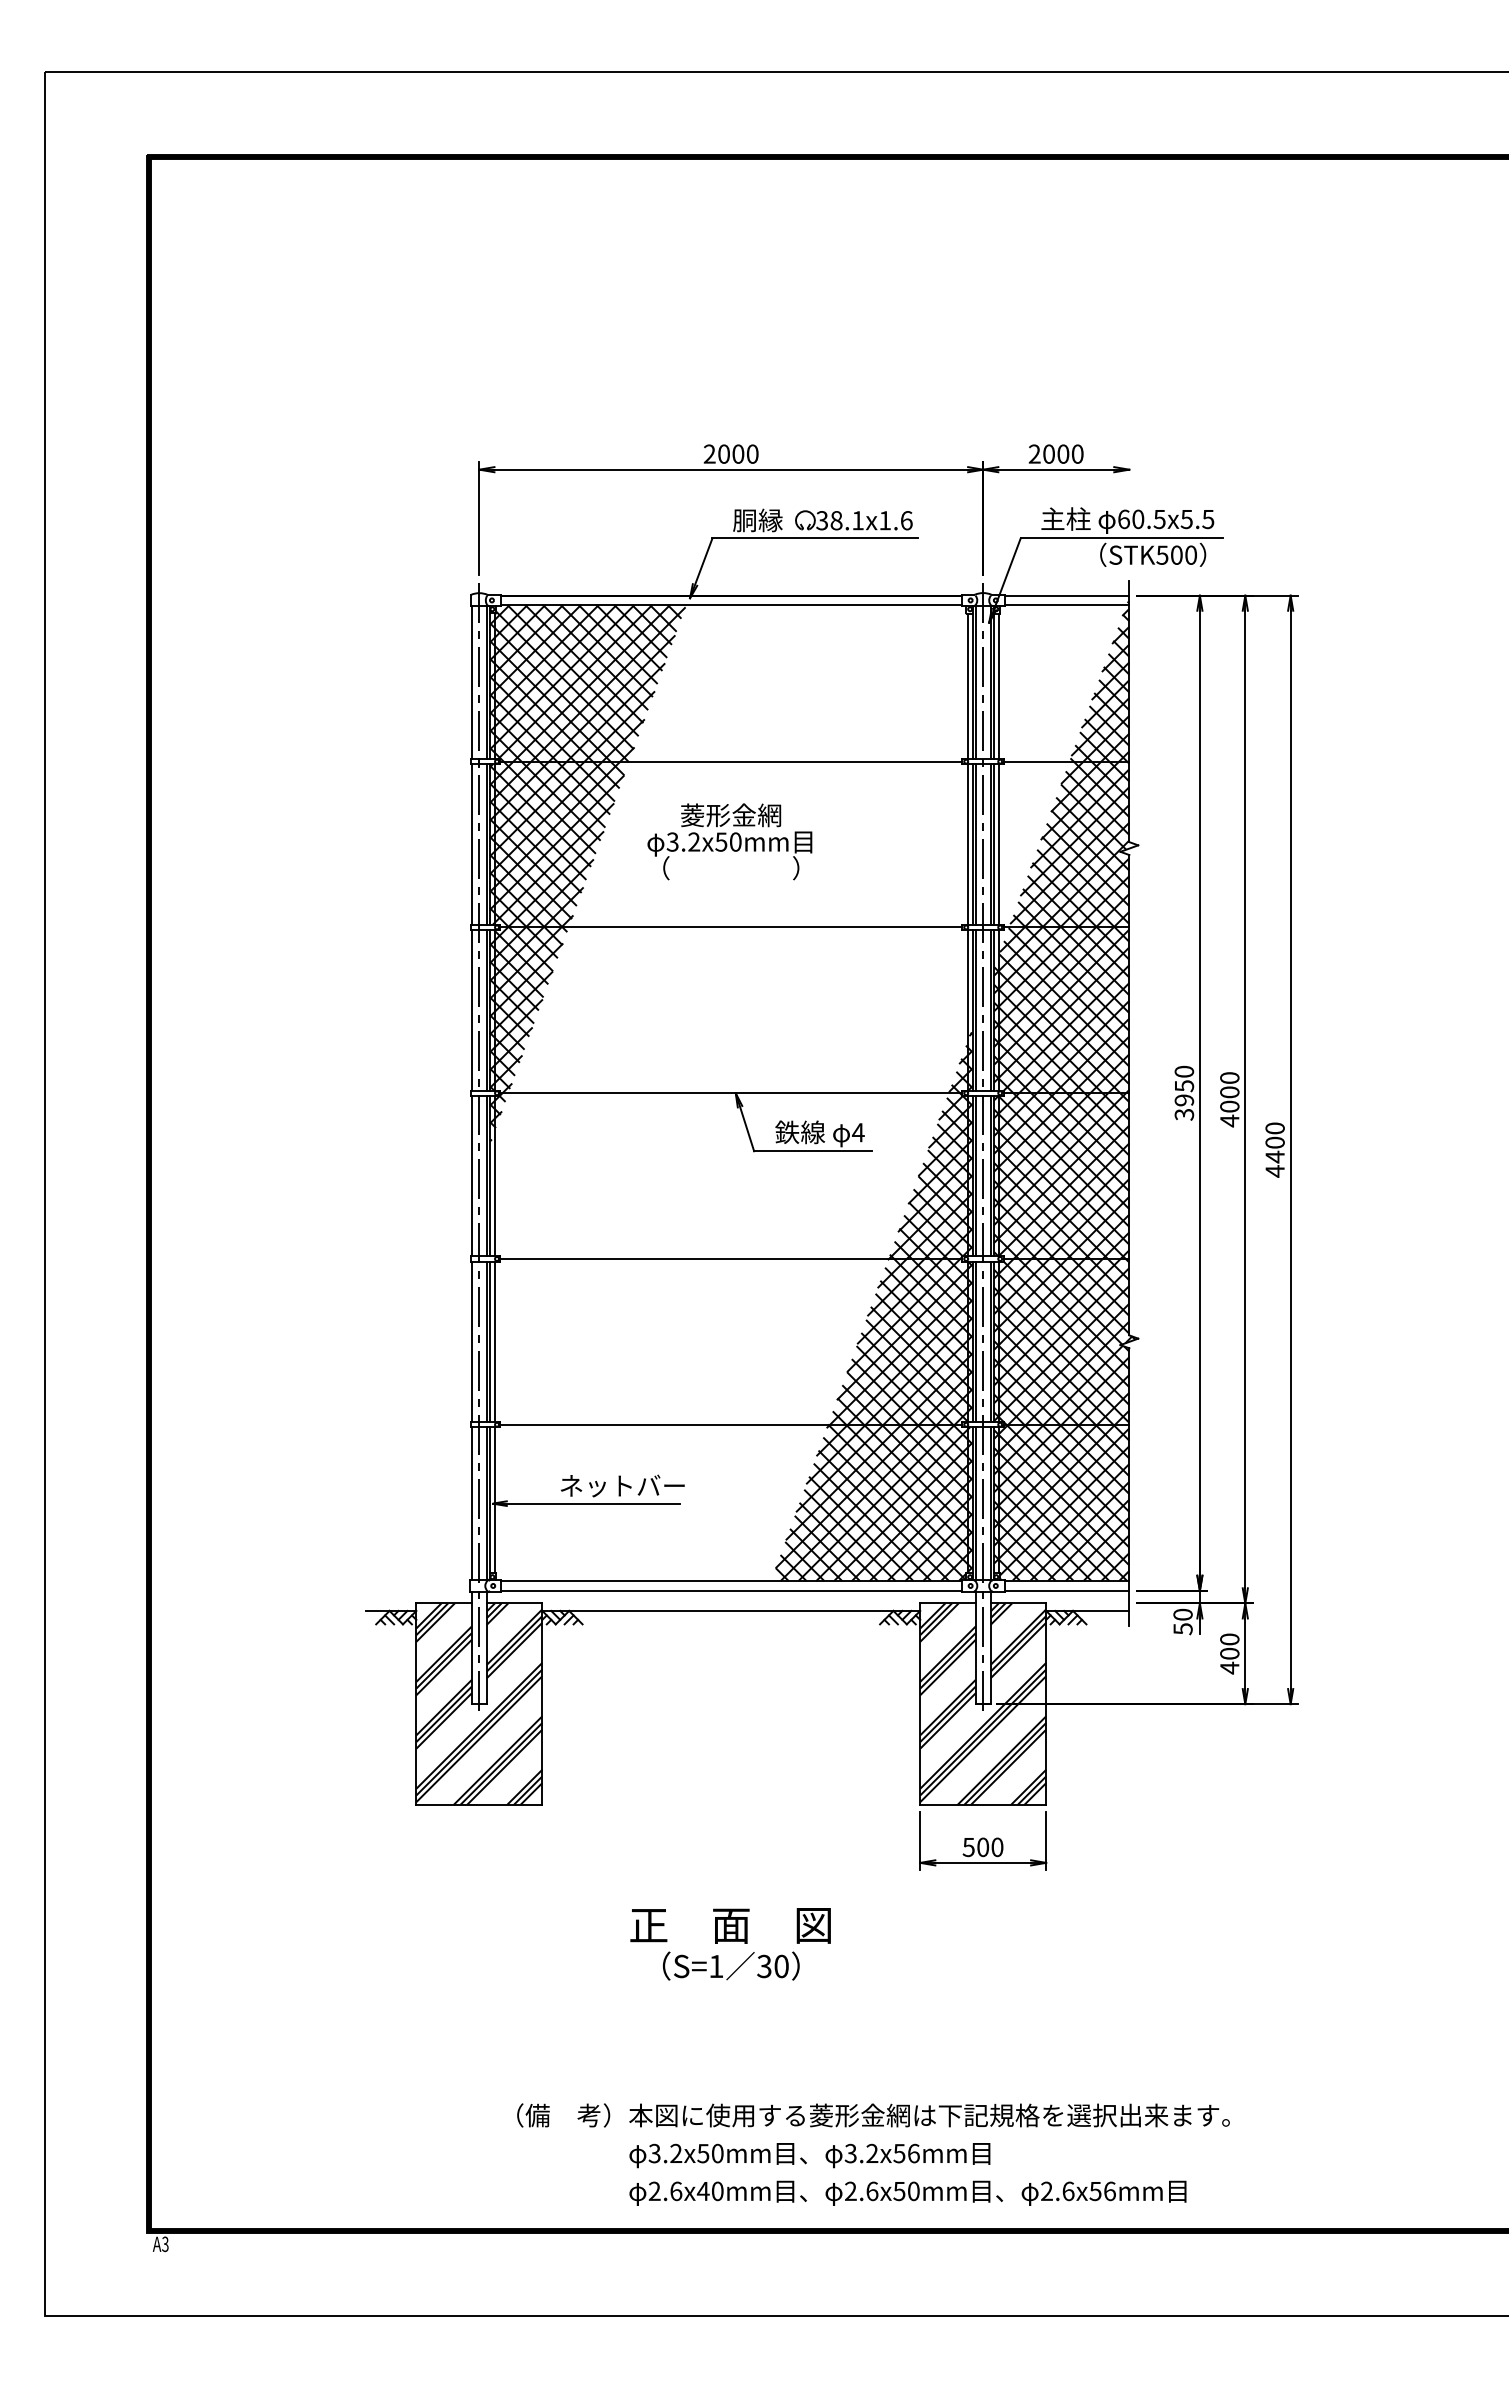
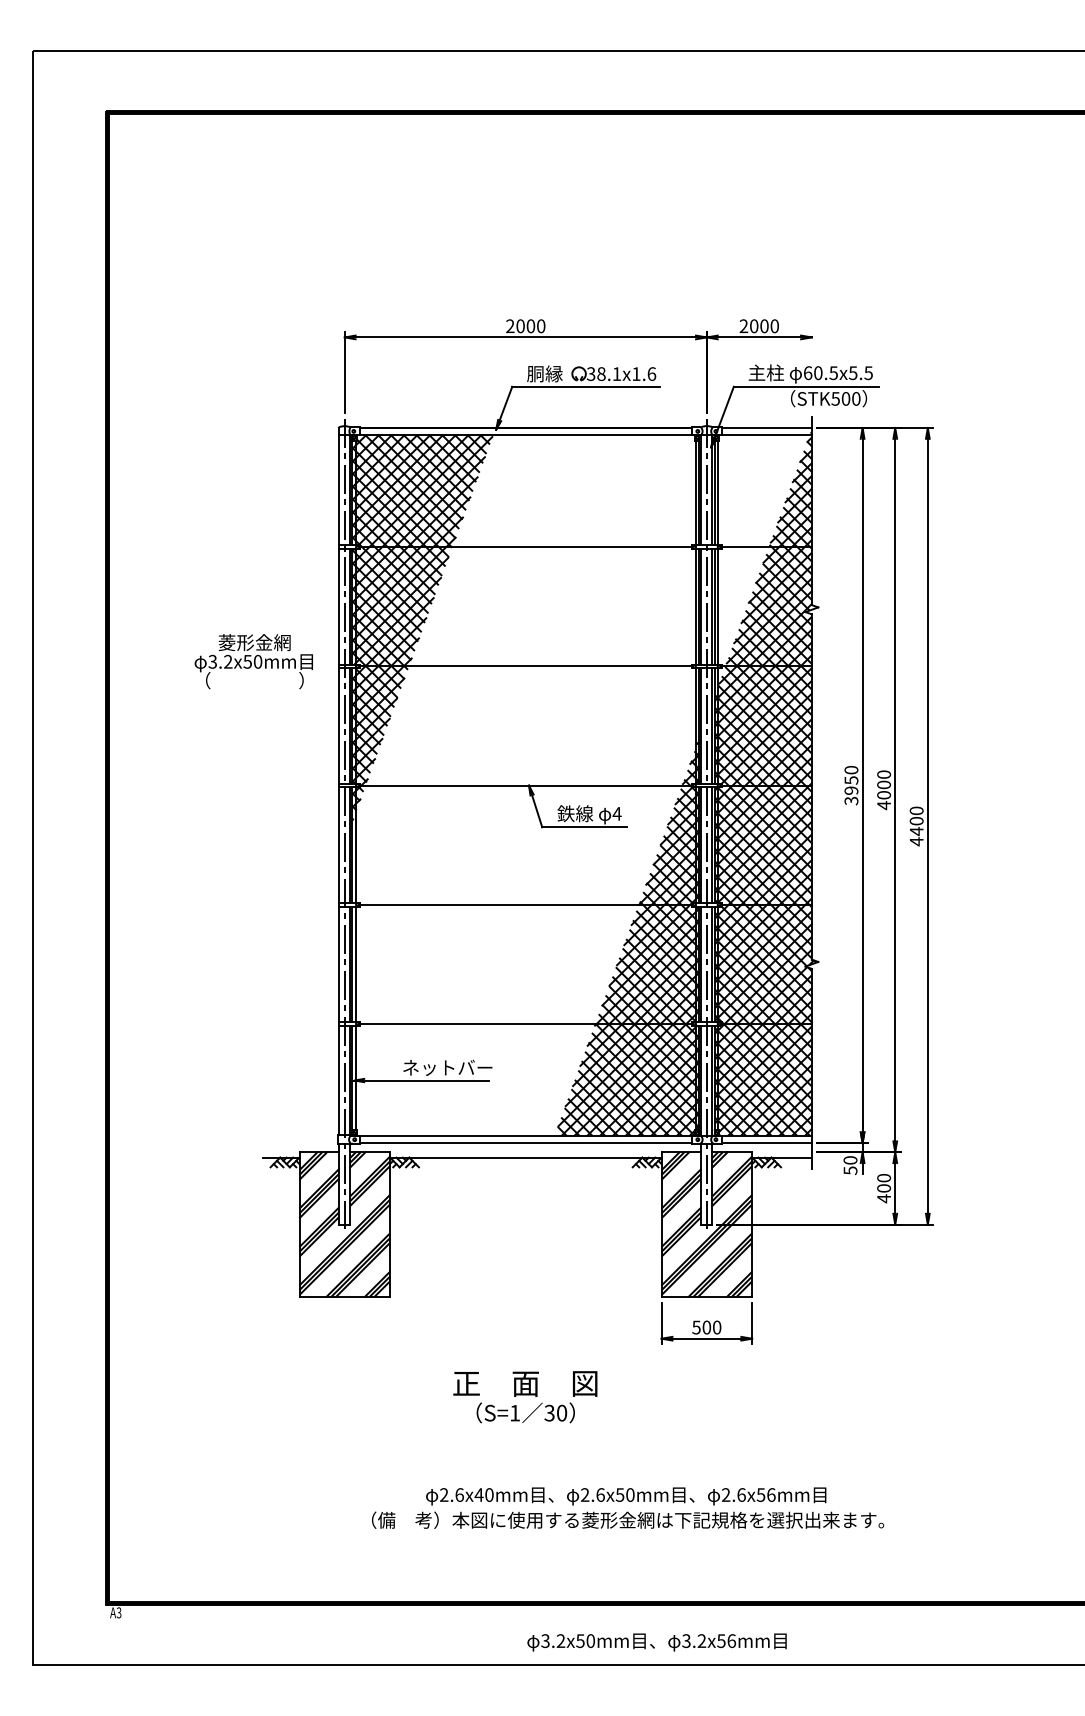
text: (729, 841) -> (253, 661), moved
text: (809, 2155) -> (656, 1642), moved
text: (907, 2192) -> (625, 1495), moved

